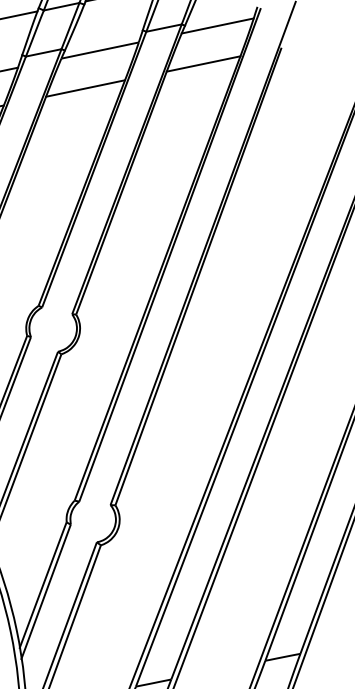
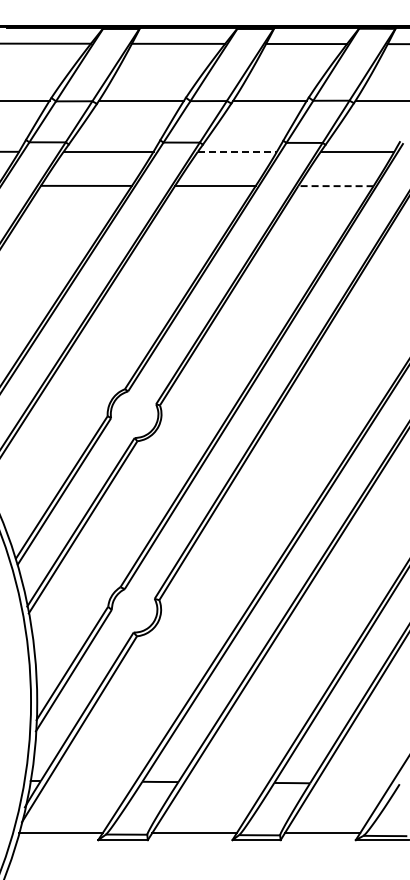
line: (101, 50) -> (238, 151), solid -> dashed
line: (203, 64) -> (335, 186), solid -> dashed

